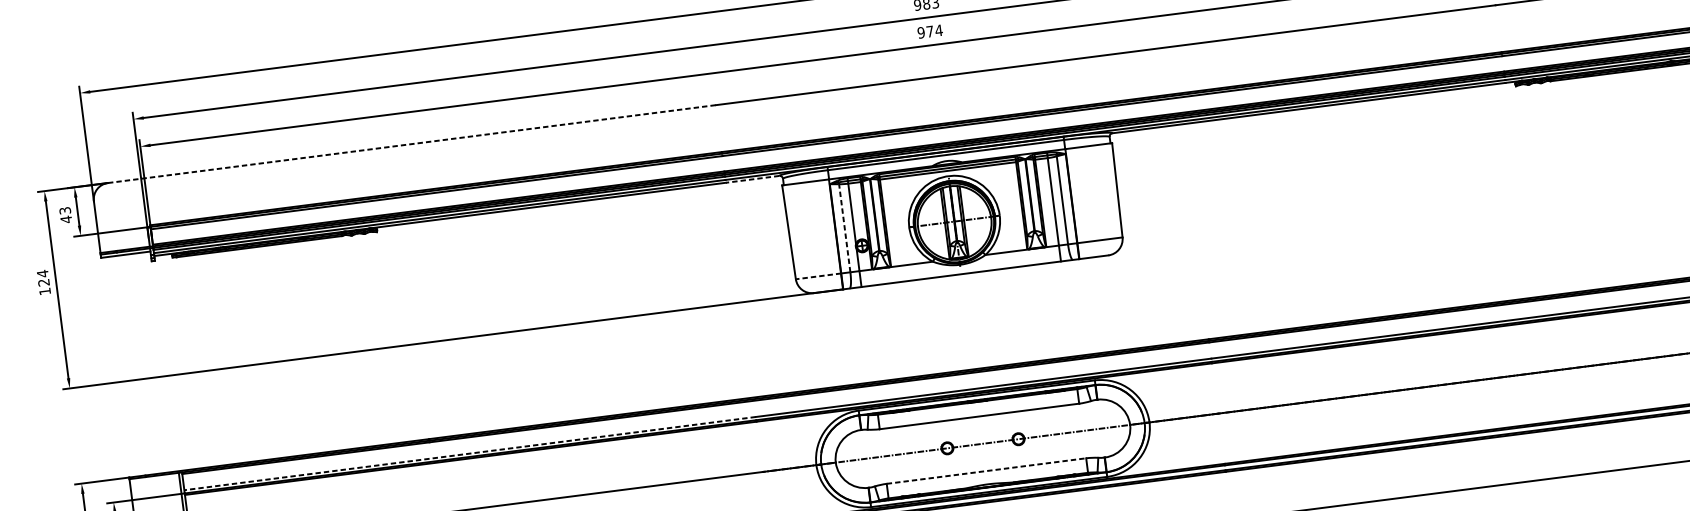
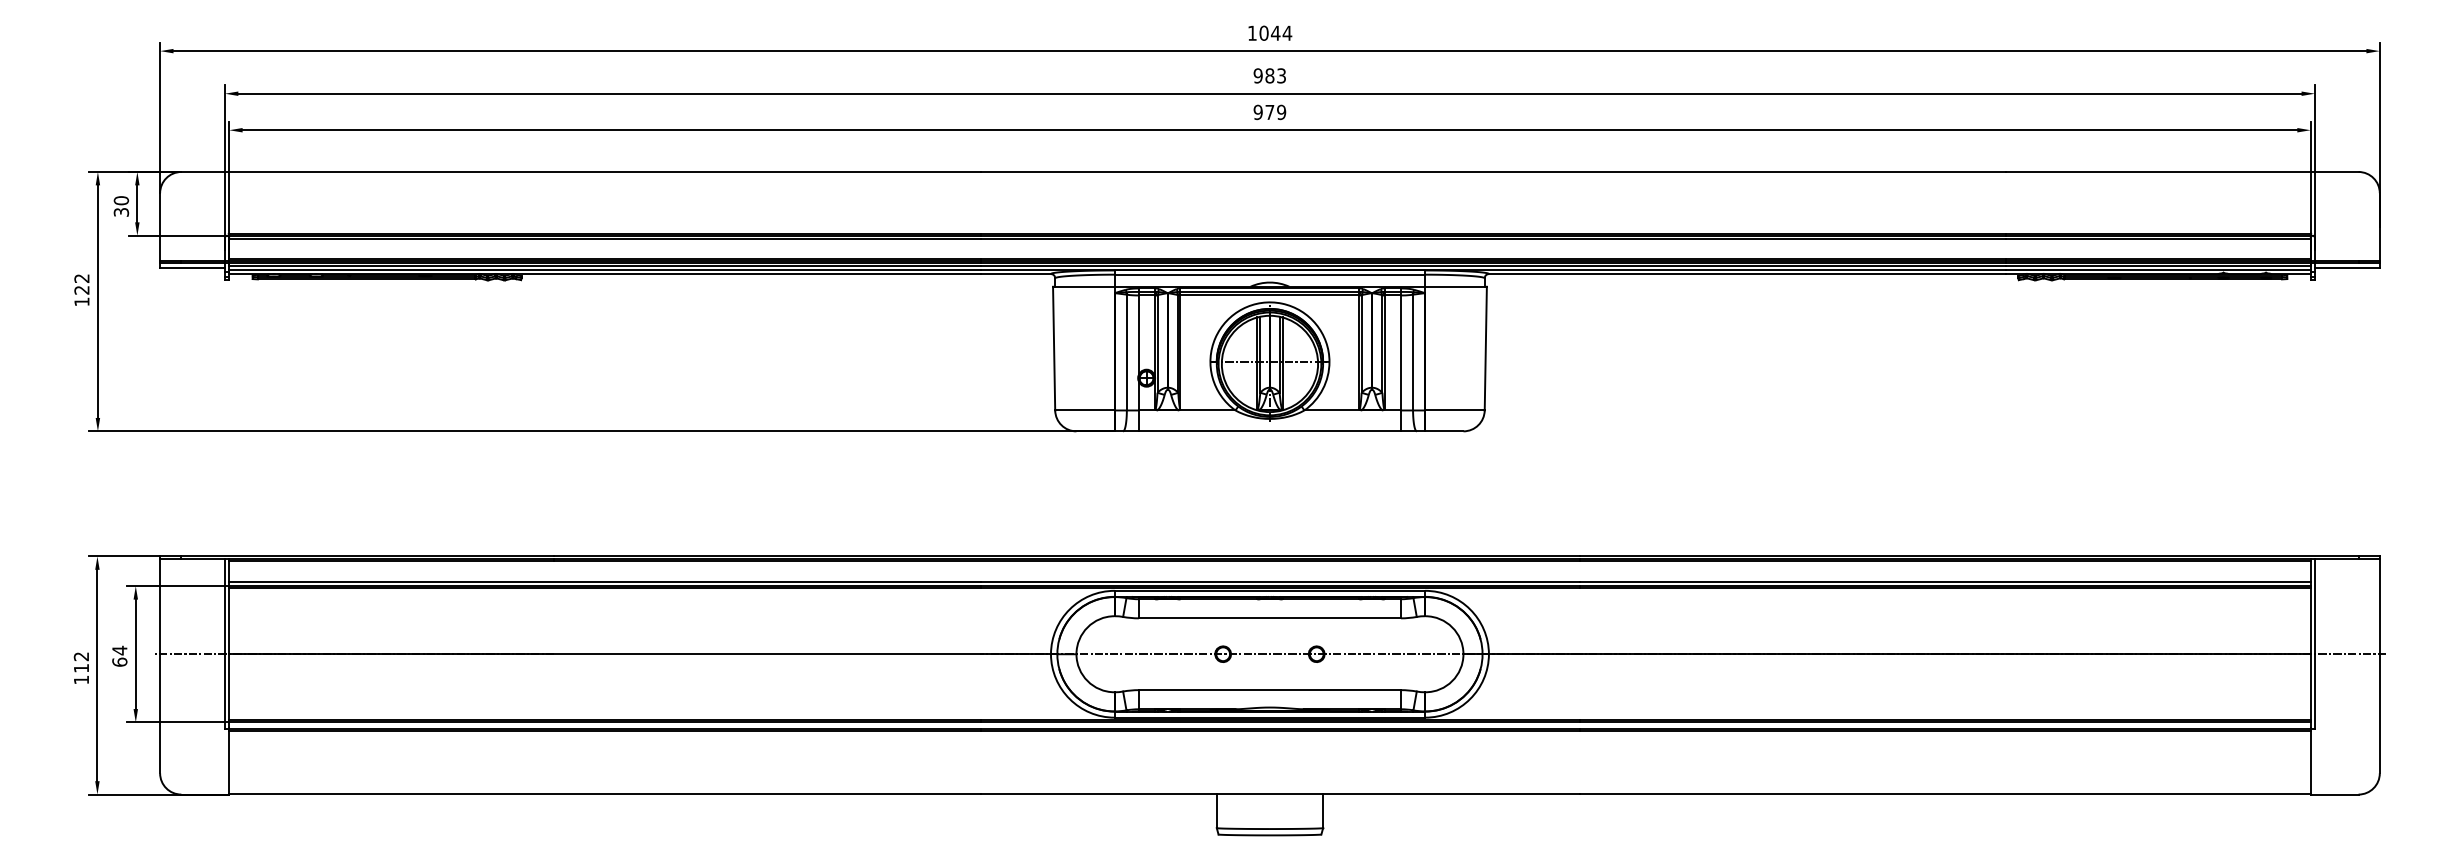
text: (938, 30) -> (1281, 112), 974 -> 979
line: (412, 143) -> (581, 171), dashed -> solid
line: (752, 179) -> (1015, 274), dashed -> solid
text: (65, 215) -> (121, 206), 43 -> 30
line: (844, 228) -> (1126, 352), dashed -> solid
text: (42, 273) -> (81, 278), 124 -> 122
line: (818, 276) -> (1085, 410), dashed -> solid
line: (469, 453) -> (604, 581), dashed -> solid
line: (986, 471) -> (1270, 690), dashed -> solid

